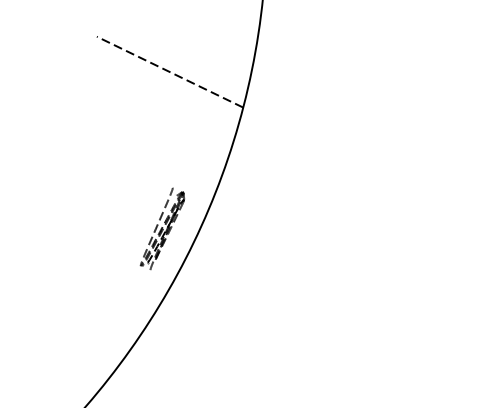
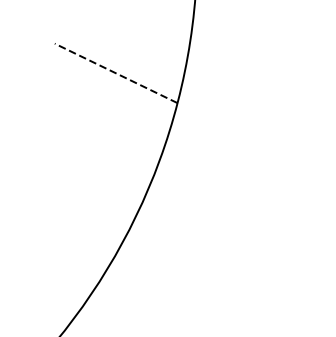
part: (162, 228) -> (109, 204), removed

